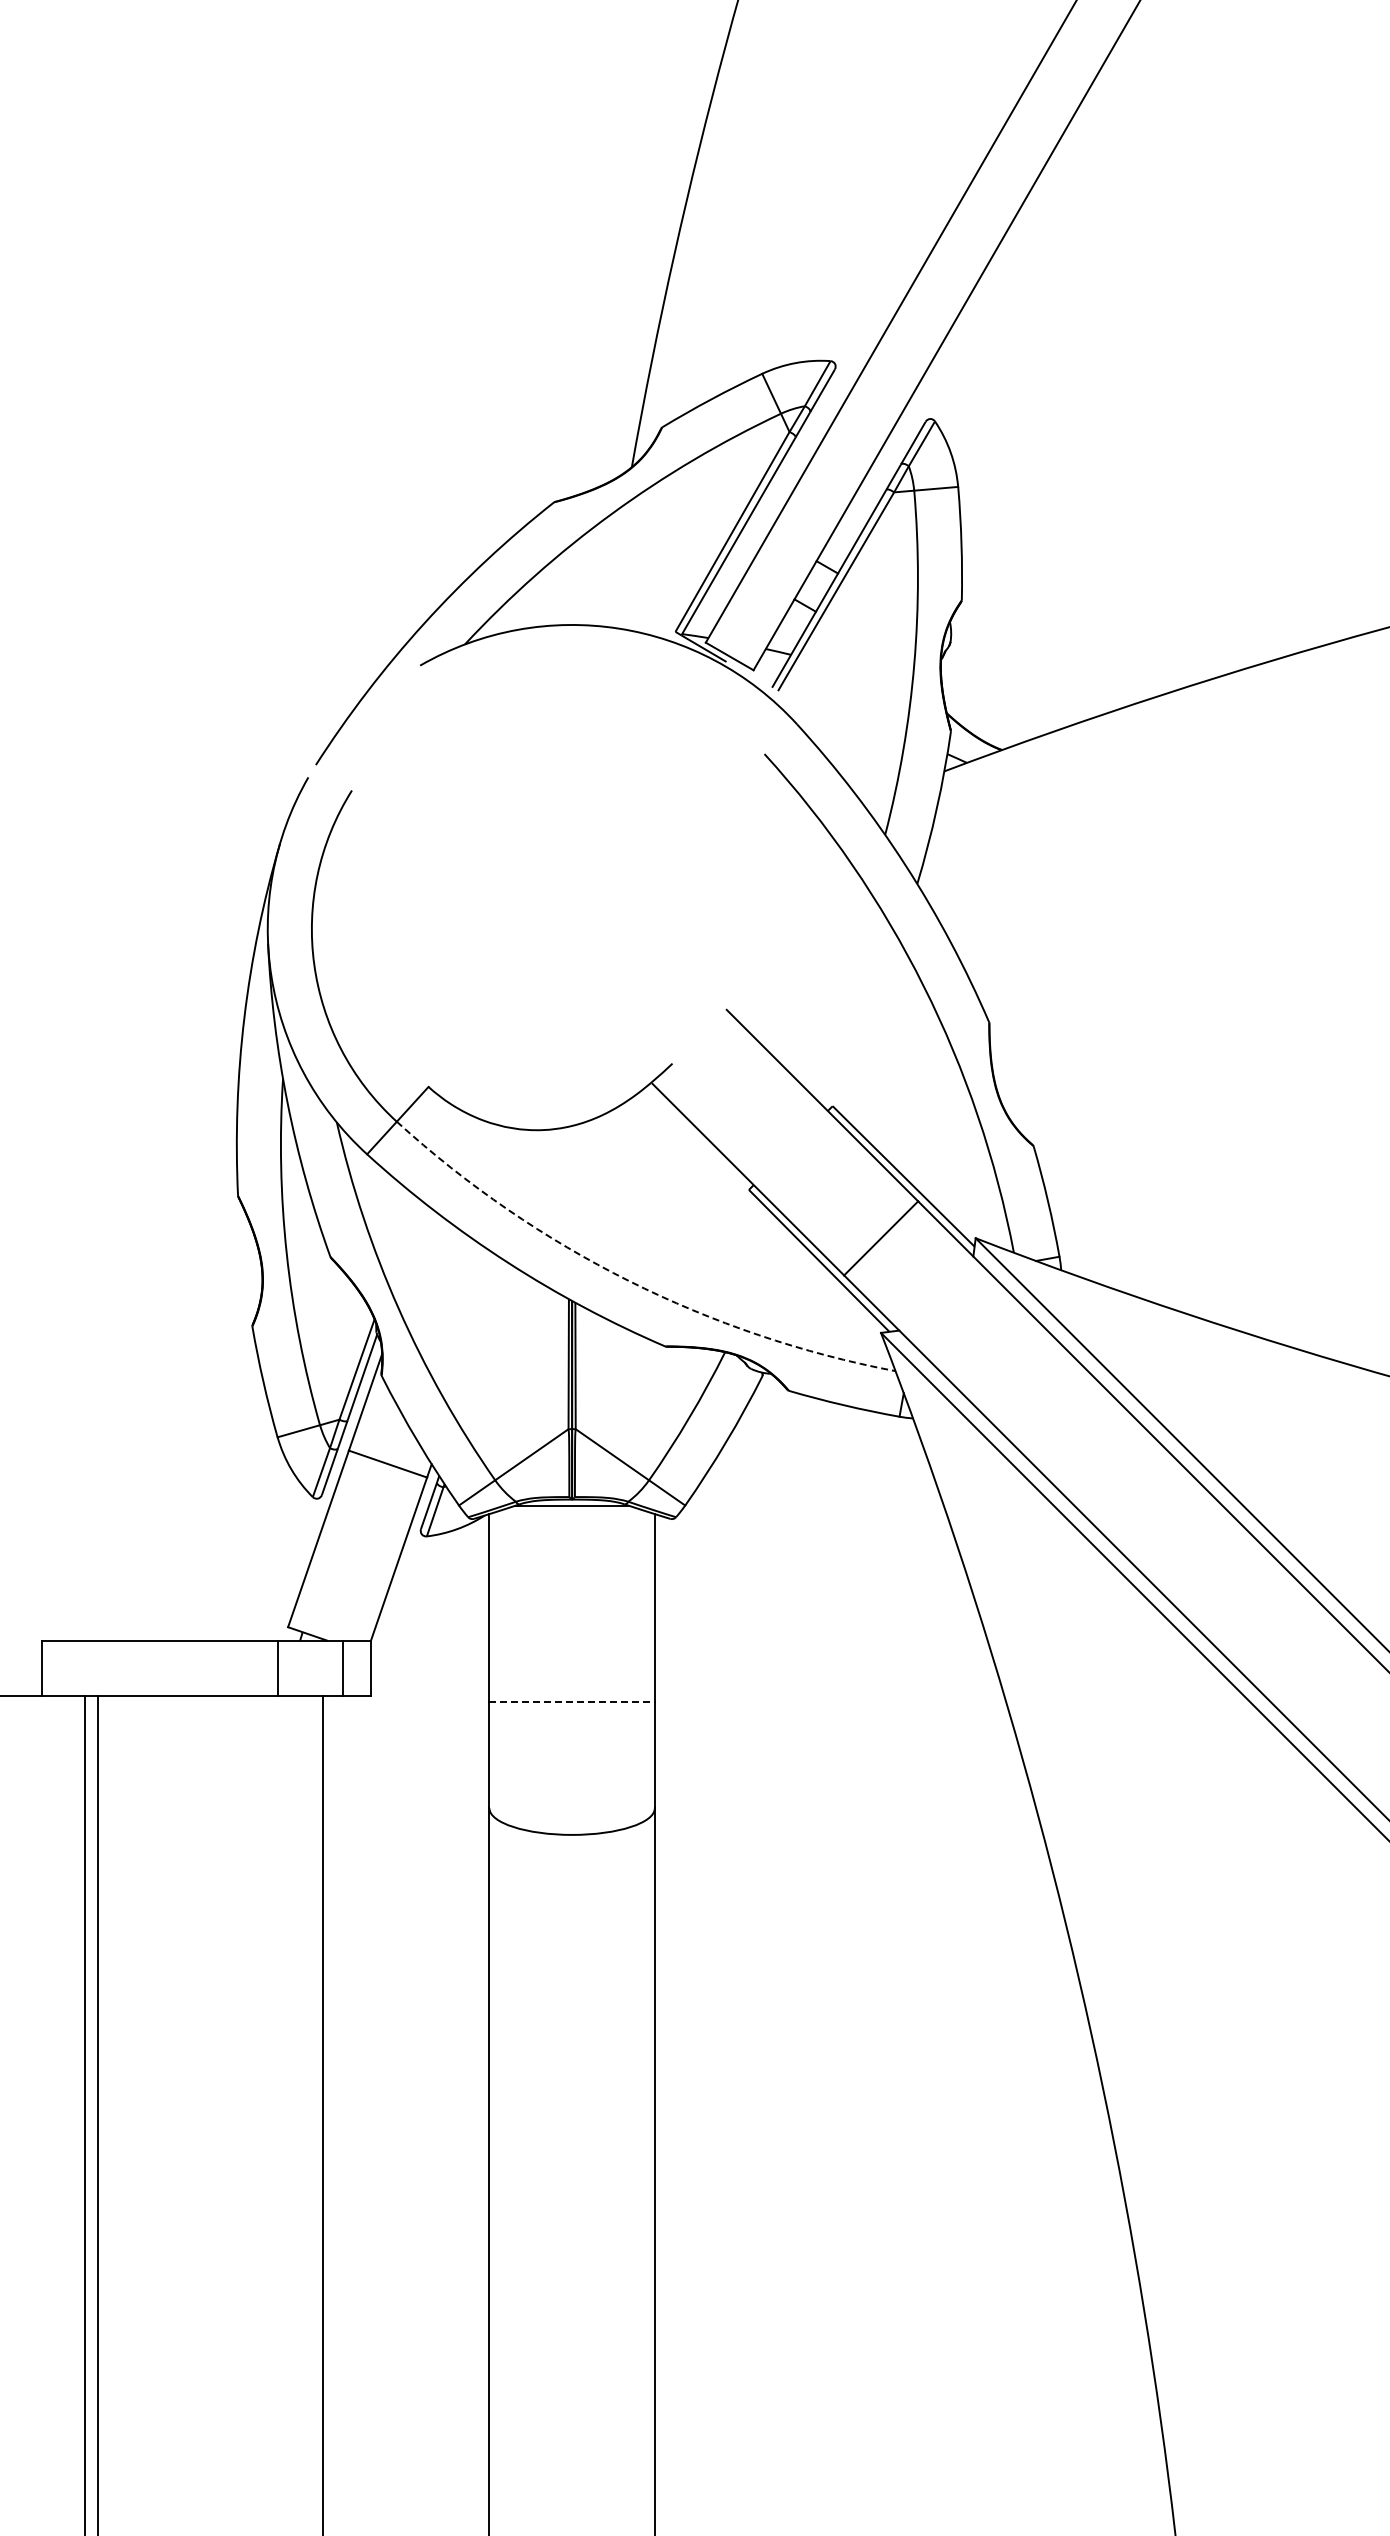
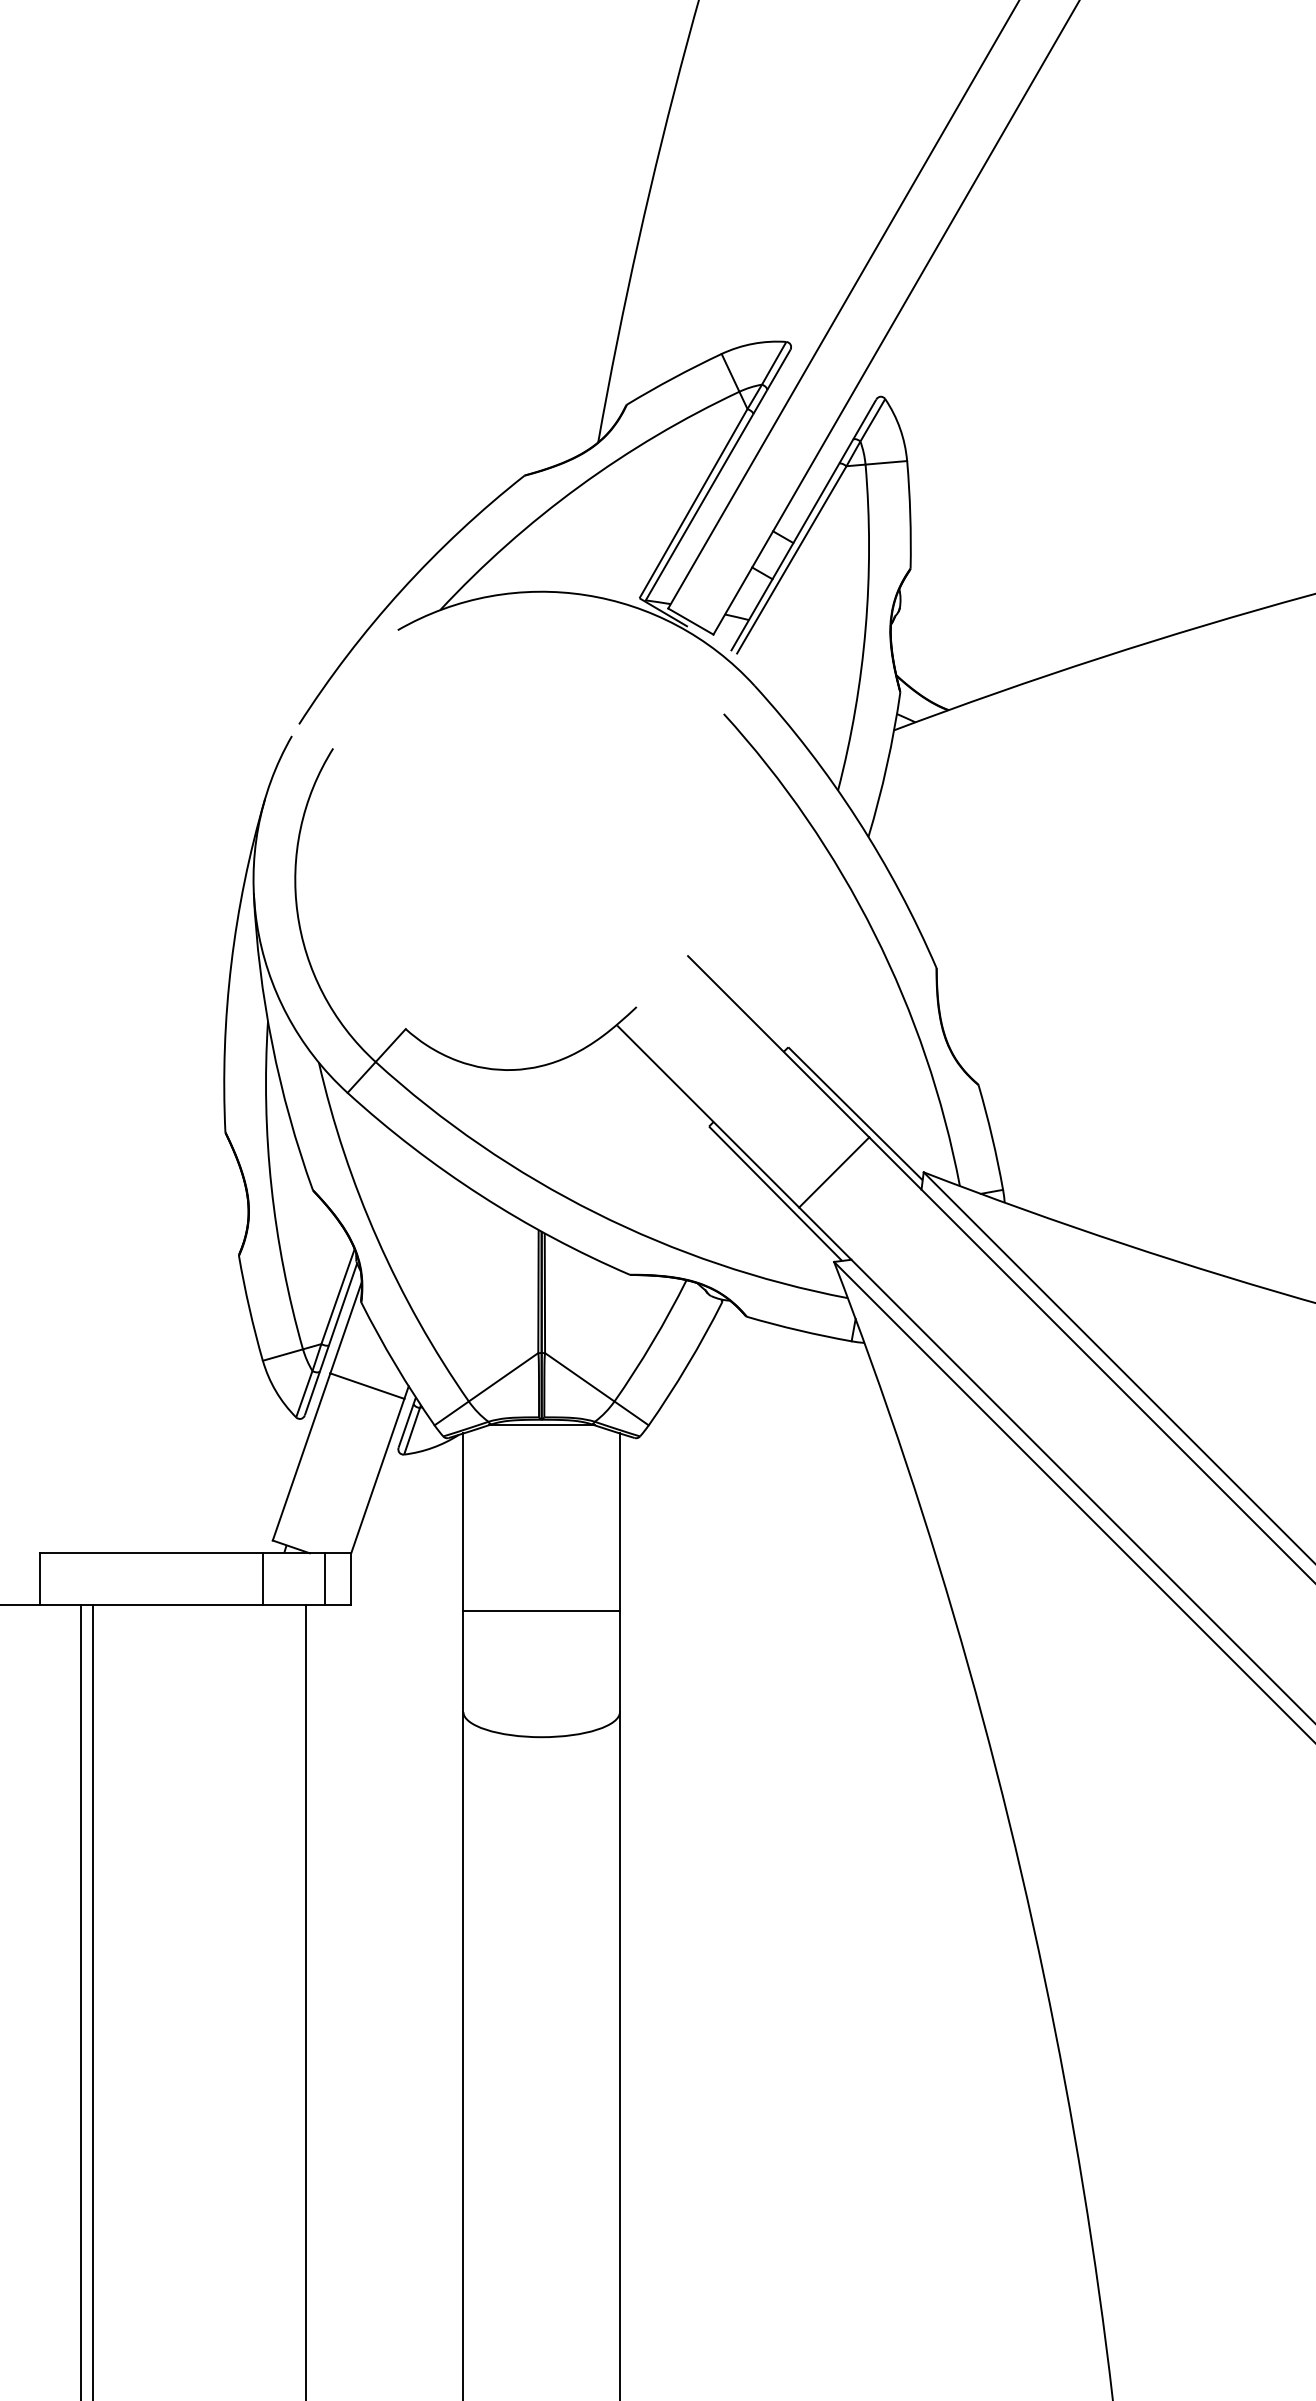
arc: (628, 1280) -> (595, 1212), dashed -> solid
line: (572, 1701) -> (542, 1610), dashed -> solid

